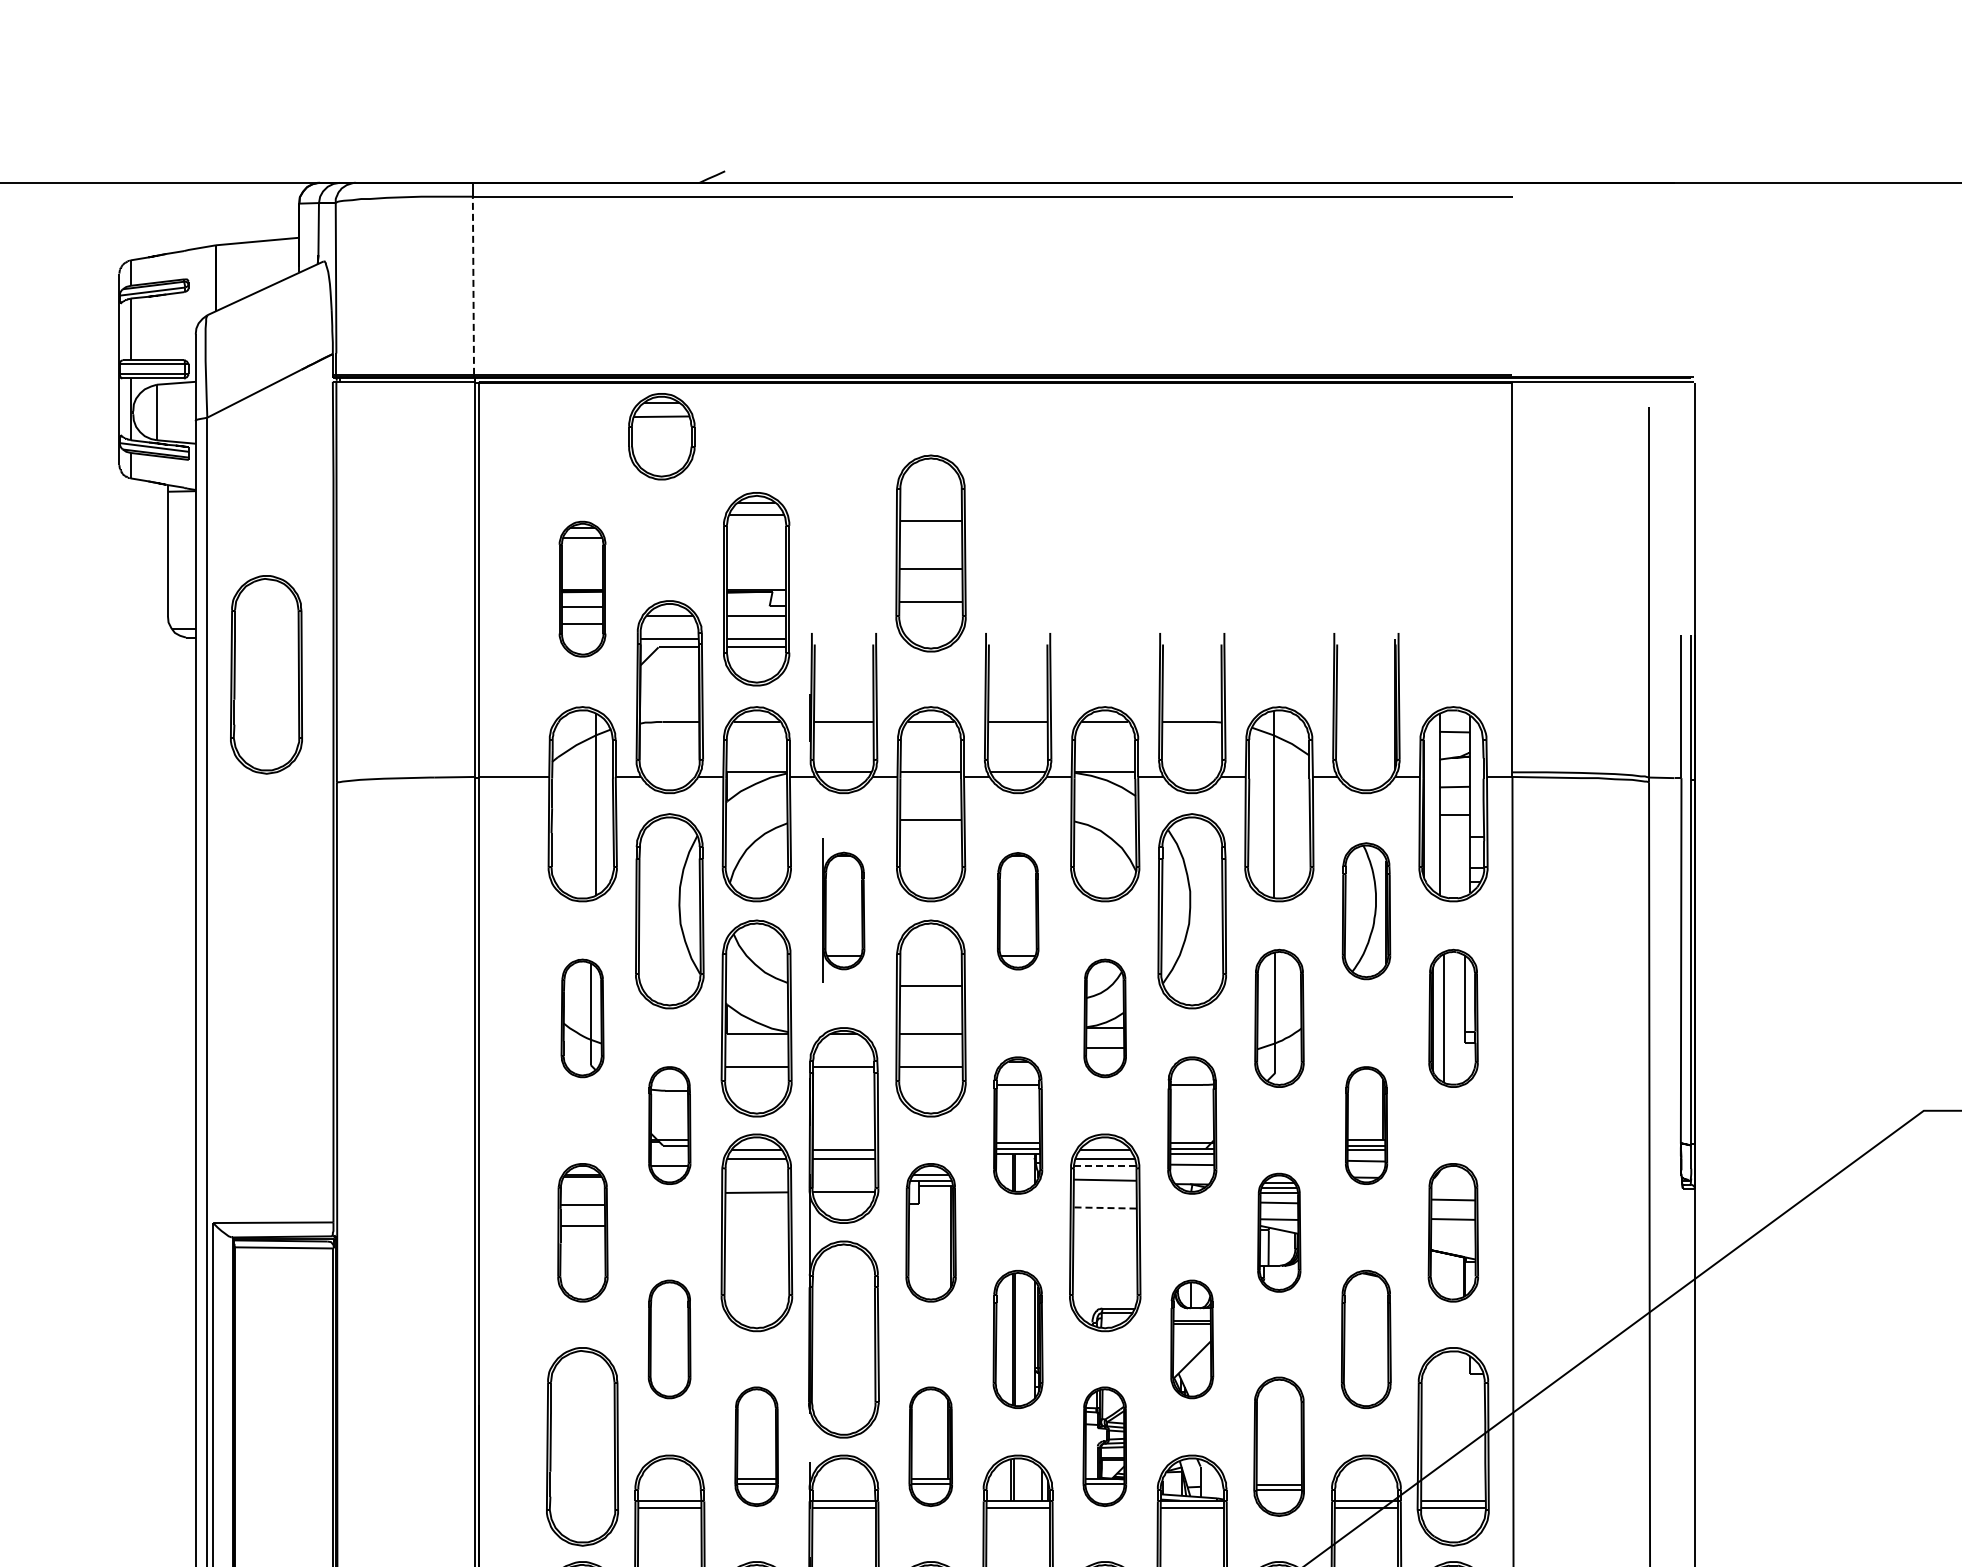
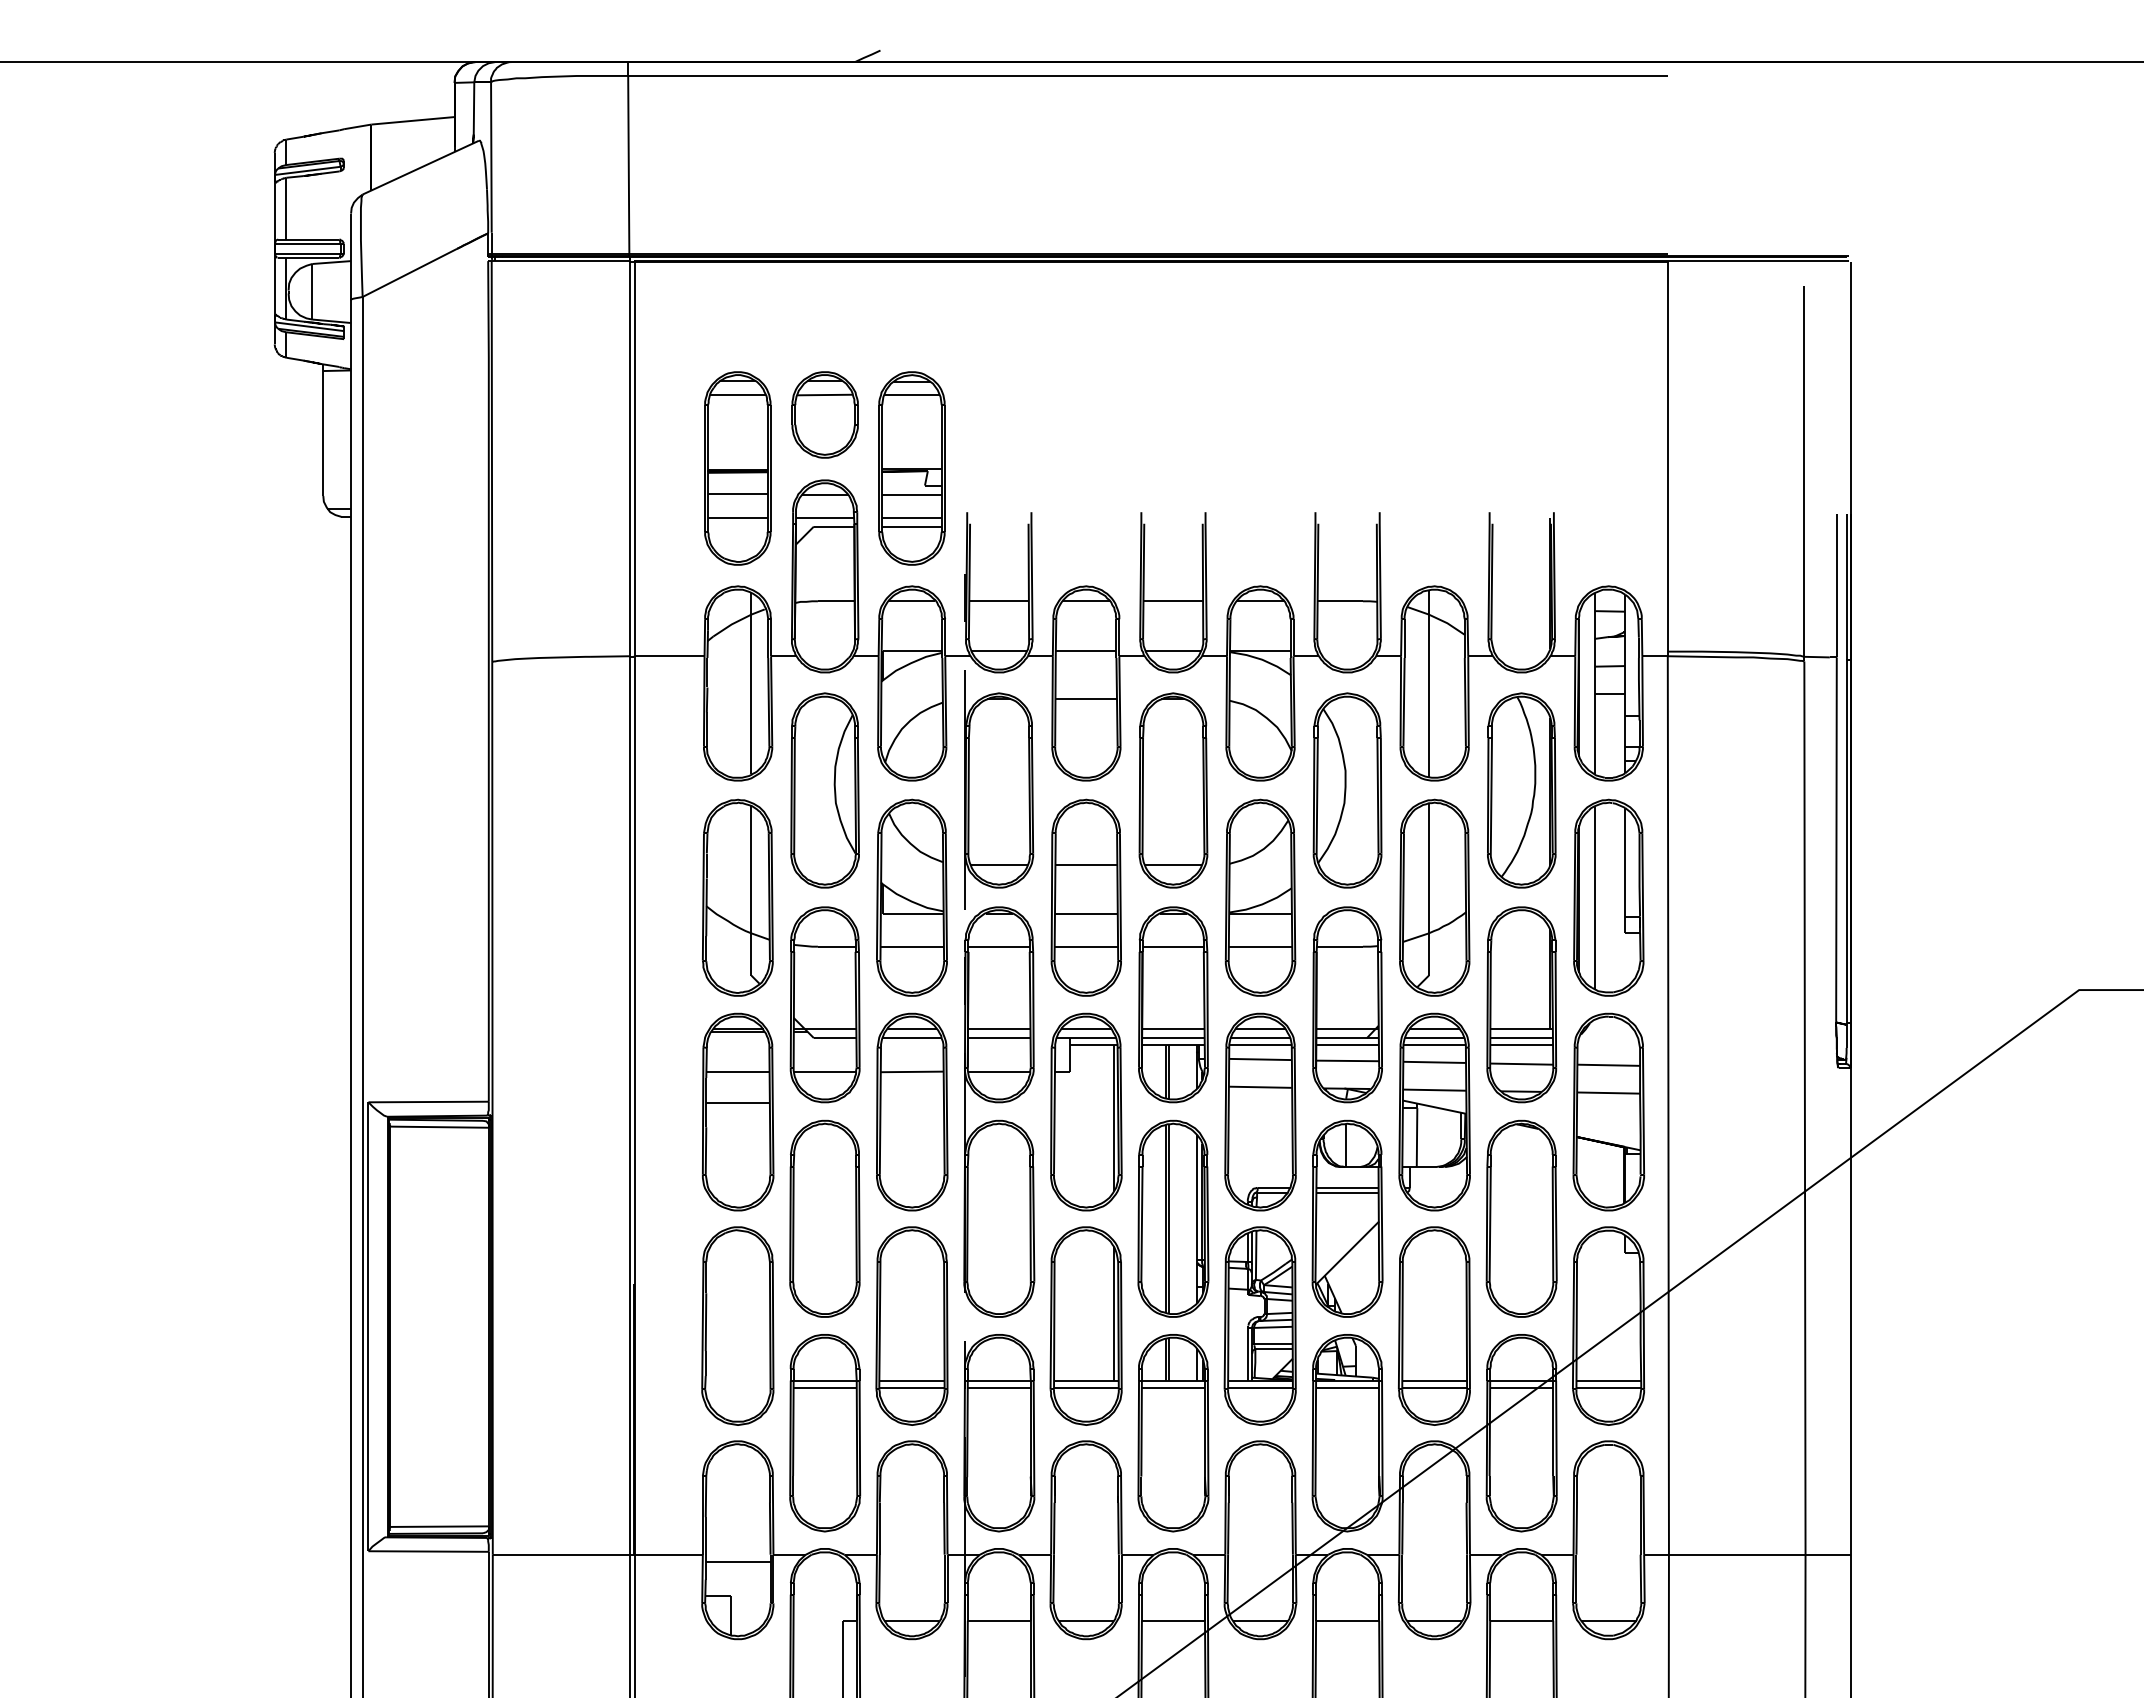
line: (473, 285) -> (628, 164), dashed -> solid
part: (661, 436) -> (824, 414), moved
part: (930, 553) -> (1085, 432), removed
part: (582, 589) -> (737, 468), size x1.43
part: (266, 674) -> (421, 553), removed
part: (844, 910) -> (999, 789), size x1.67
part: (1018, 911) -> (1173, 790), size x1.67
part: (1366, 911) -> (1521, 790), size x1.43
part: (582, 1018) -> (737, 897), size x1.67
part: (1105, 1018) -> (1260, 897), size x1.67
part: (1279, 1018) -> (1434, 897), size x1.43
part: (1453, 1018) -> (1608, 897), size x1.43
part: (669, 1125) -> (824, 1004), size x1.67
part: (1018, 1125) -> (1173, 1004), size x1.43
part: (1192, 1125) -> (1347, 1004), size x1.43
part: (1366, 1125) -> (1521, 1004), size x1.67
line: (1105, 1166) -> (1260, 1045), dashed -> solid
line: (1105, 1208) -> (1260, 1087), dashed -> solid
part: (583, 1232) -> (738, 1111), size x1.43
part: (931, 1232) -> (1086, 1111), size x1.43
part: (1279, 1232) -> (1434, 1111), size x1.67
part: (1453, 1232) -> (1608, 1111), size x1.43
part: (669, 1339) -> (824, 1218), size x1.67
part: (1018, 1339) -> (1173, 1218), size x1.43
part: (1192, 1339) -> (1347, 1218), size x1.67
part: (1366, 1339) -> (1521, 1218), size x1.43
part: (756, 1446) -> (911, 1325), size x1.67
part: (930, 1446) -> (1085, 1325), size x1.67
part: (1104, 1446) -> (1259, 1325), size x1.67
part: (1279, 1446) -> (1434, 1325), size x1.43

